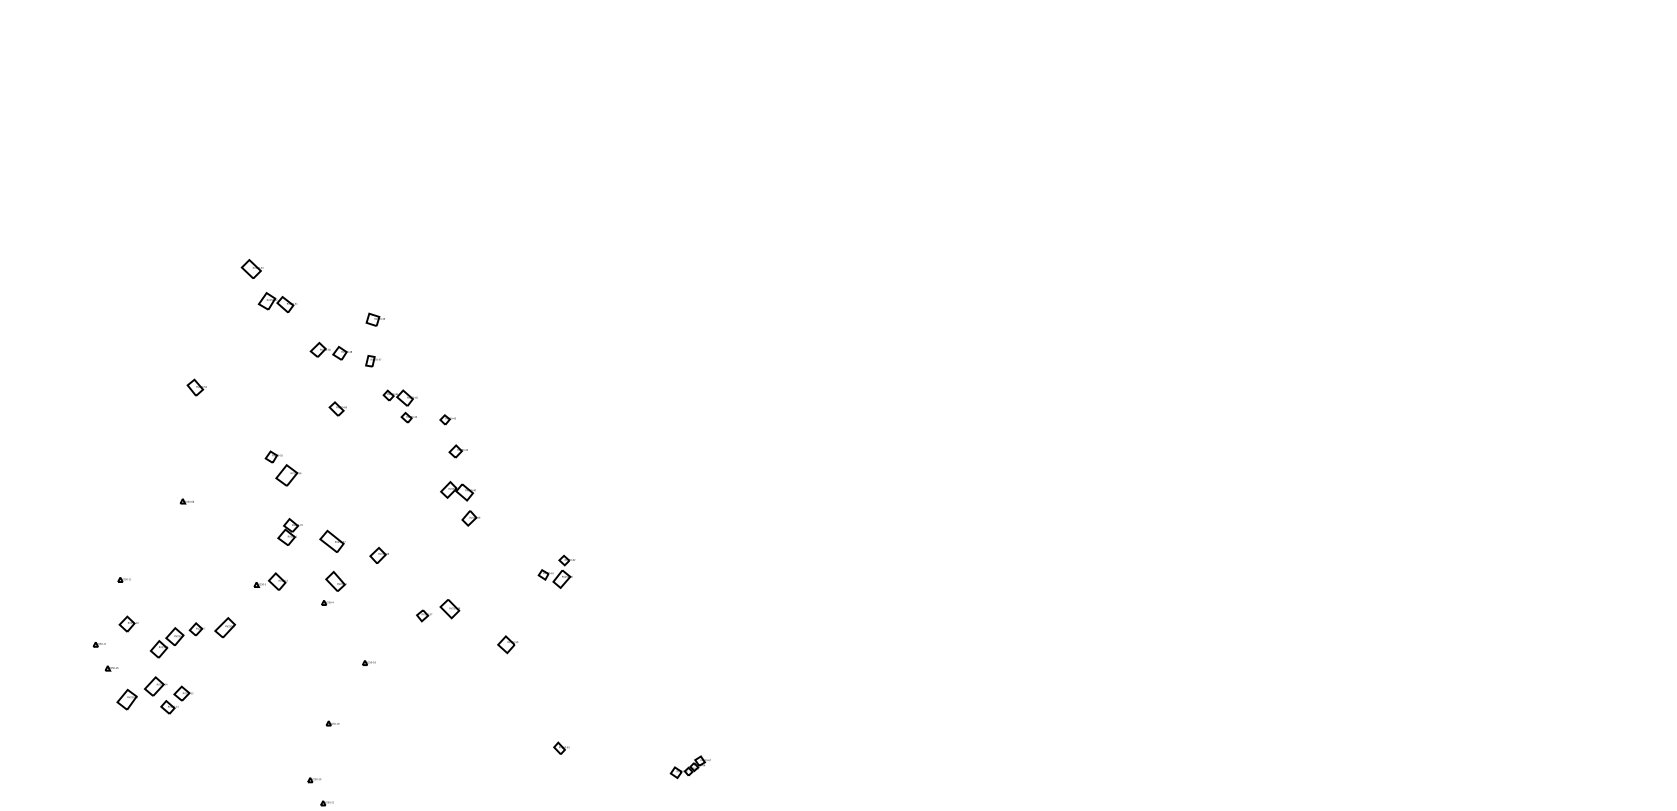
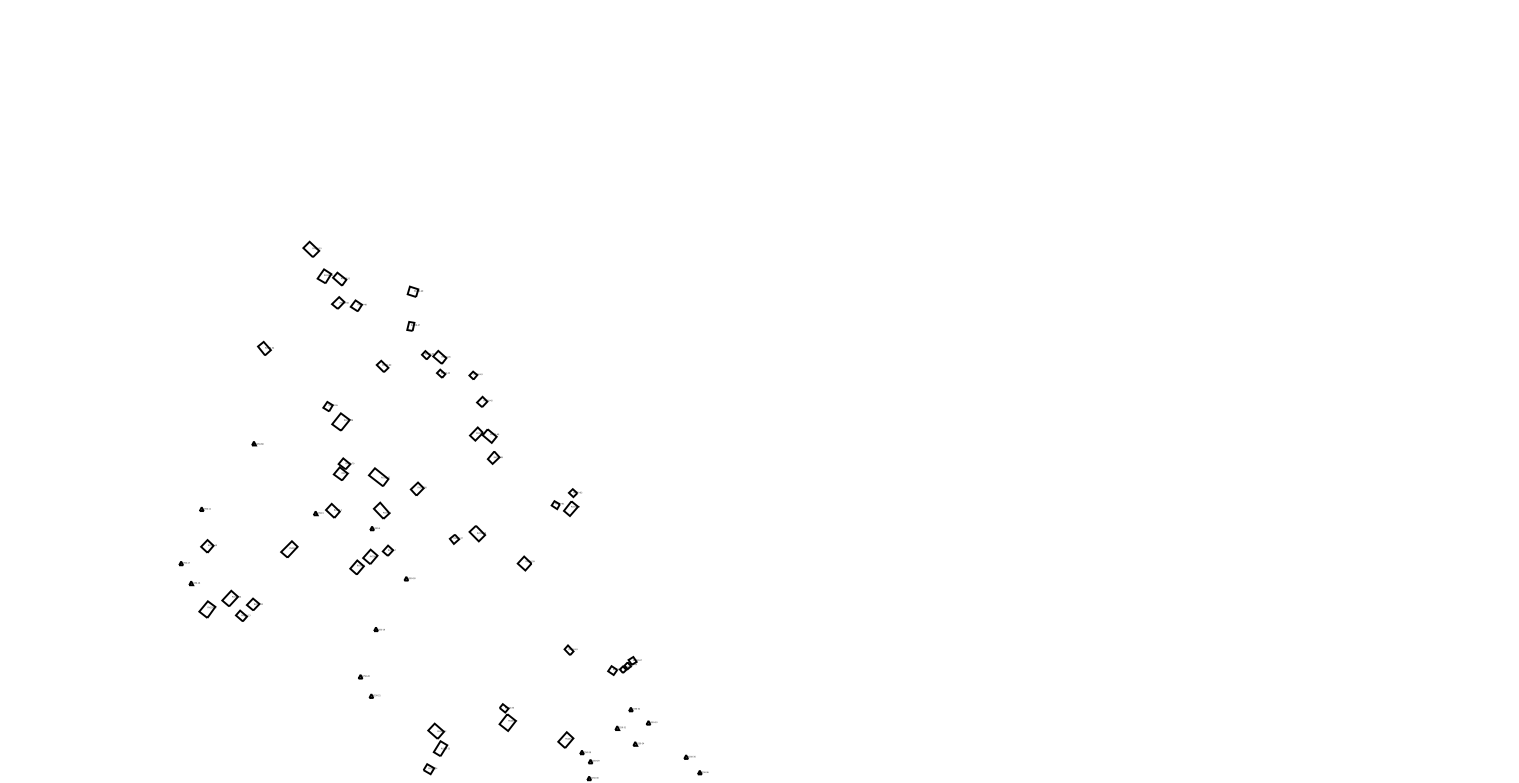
part: (330, 350) -> (348, 303), moved
part: (177, 639) -> (372, 559), moved
part: (690, 766) -> (624, 665), moved

